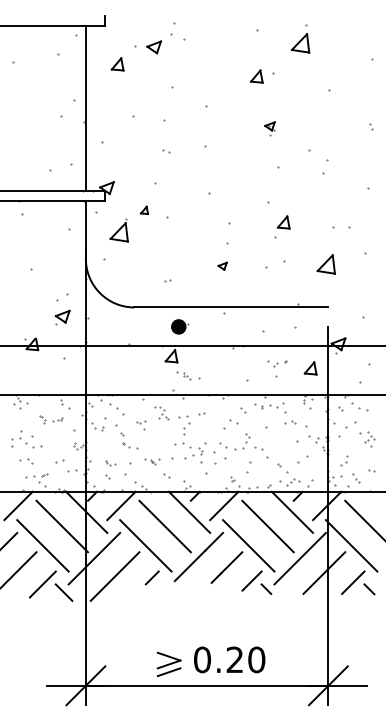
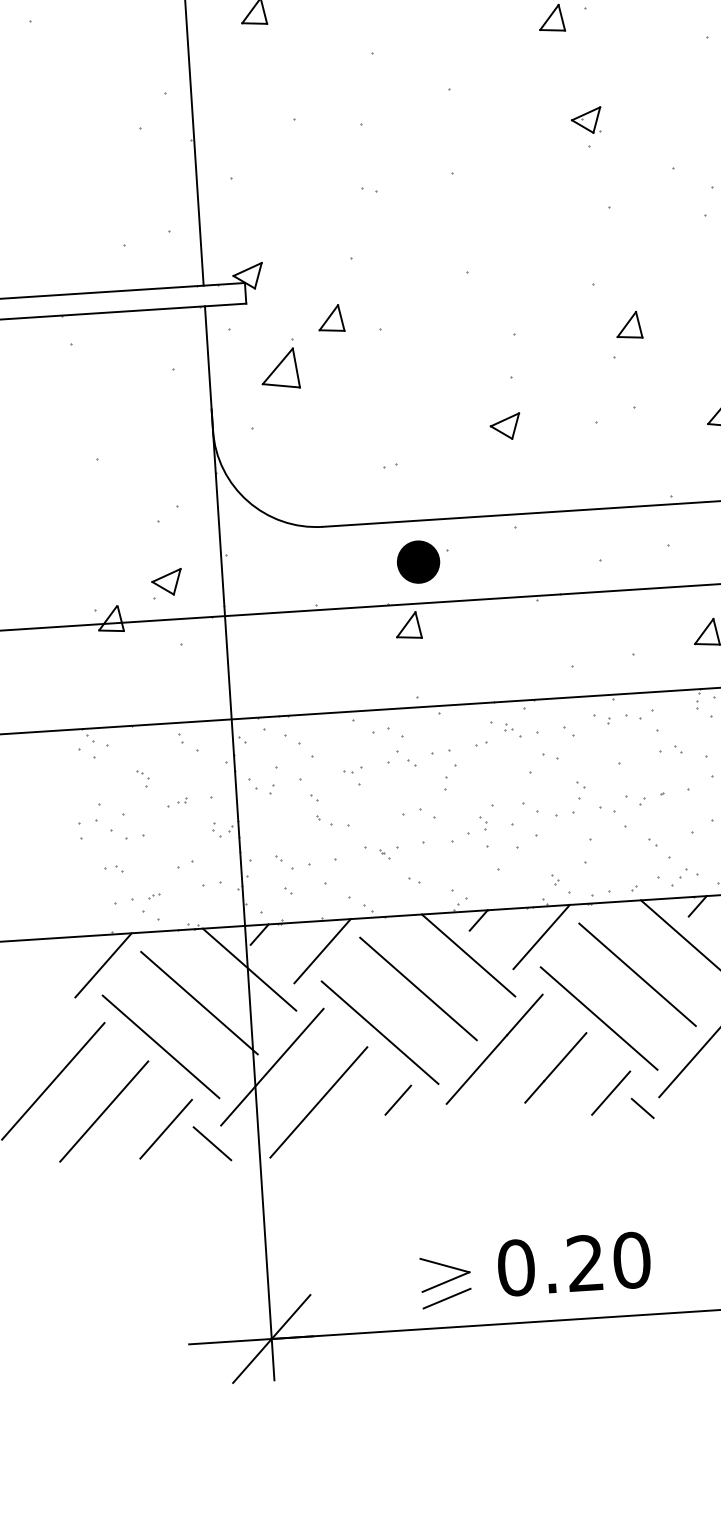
part: (269, 128) -> (585, 127), size x1.43
part: (144, 210) -> (331, 318), size x1.67
part: (222, 266) -> (504, 427), size x1.67
part: (62, 317) -> (166, 584), moved
part: (180, 326) -> (423, 560), size x1.43
part: (277, 363) -> (646, 798), moved
part: (188, 375) -> (515, 728), moved
part: (161, 413) -> (395, 748), size x1.43
part: (57, 419) -> (176, 801), moved
part: (182, 445) -> (418, 815), moved
part: (26, 461) -> (114, 869), size x0.62
part: (110, 463) -> (293, 862), size x1.67

